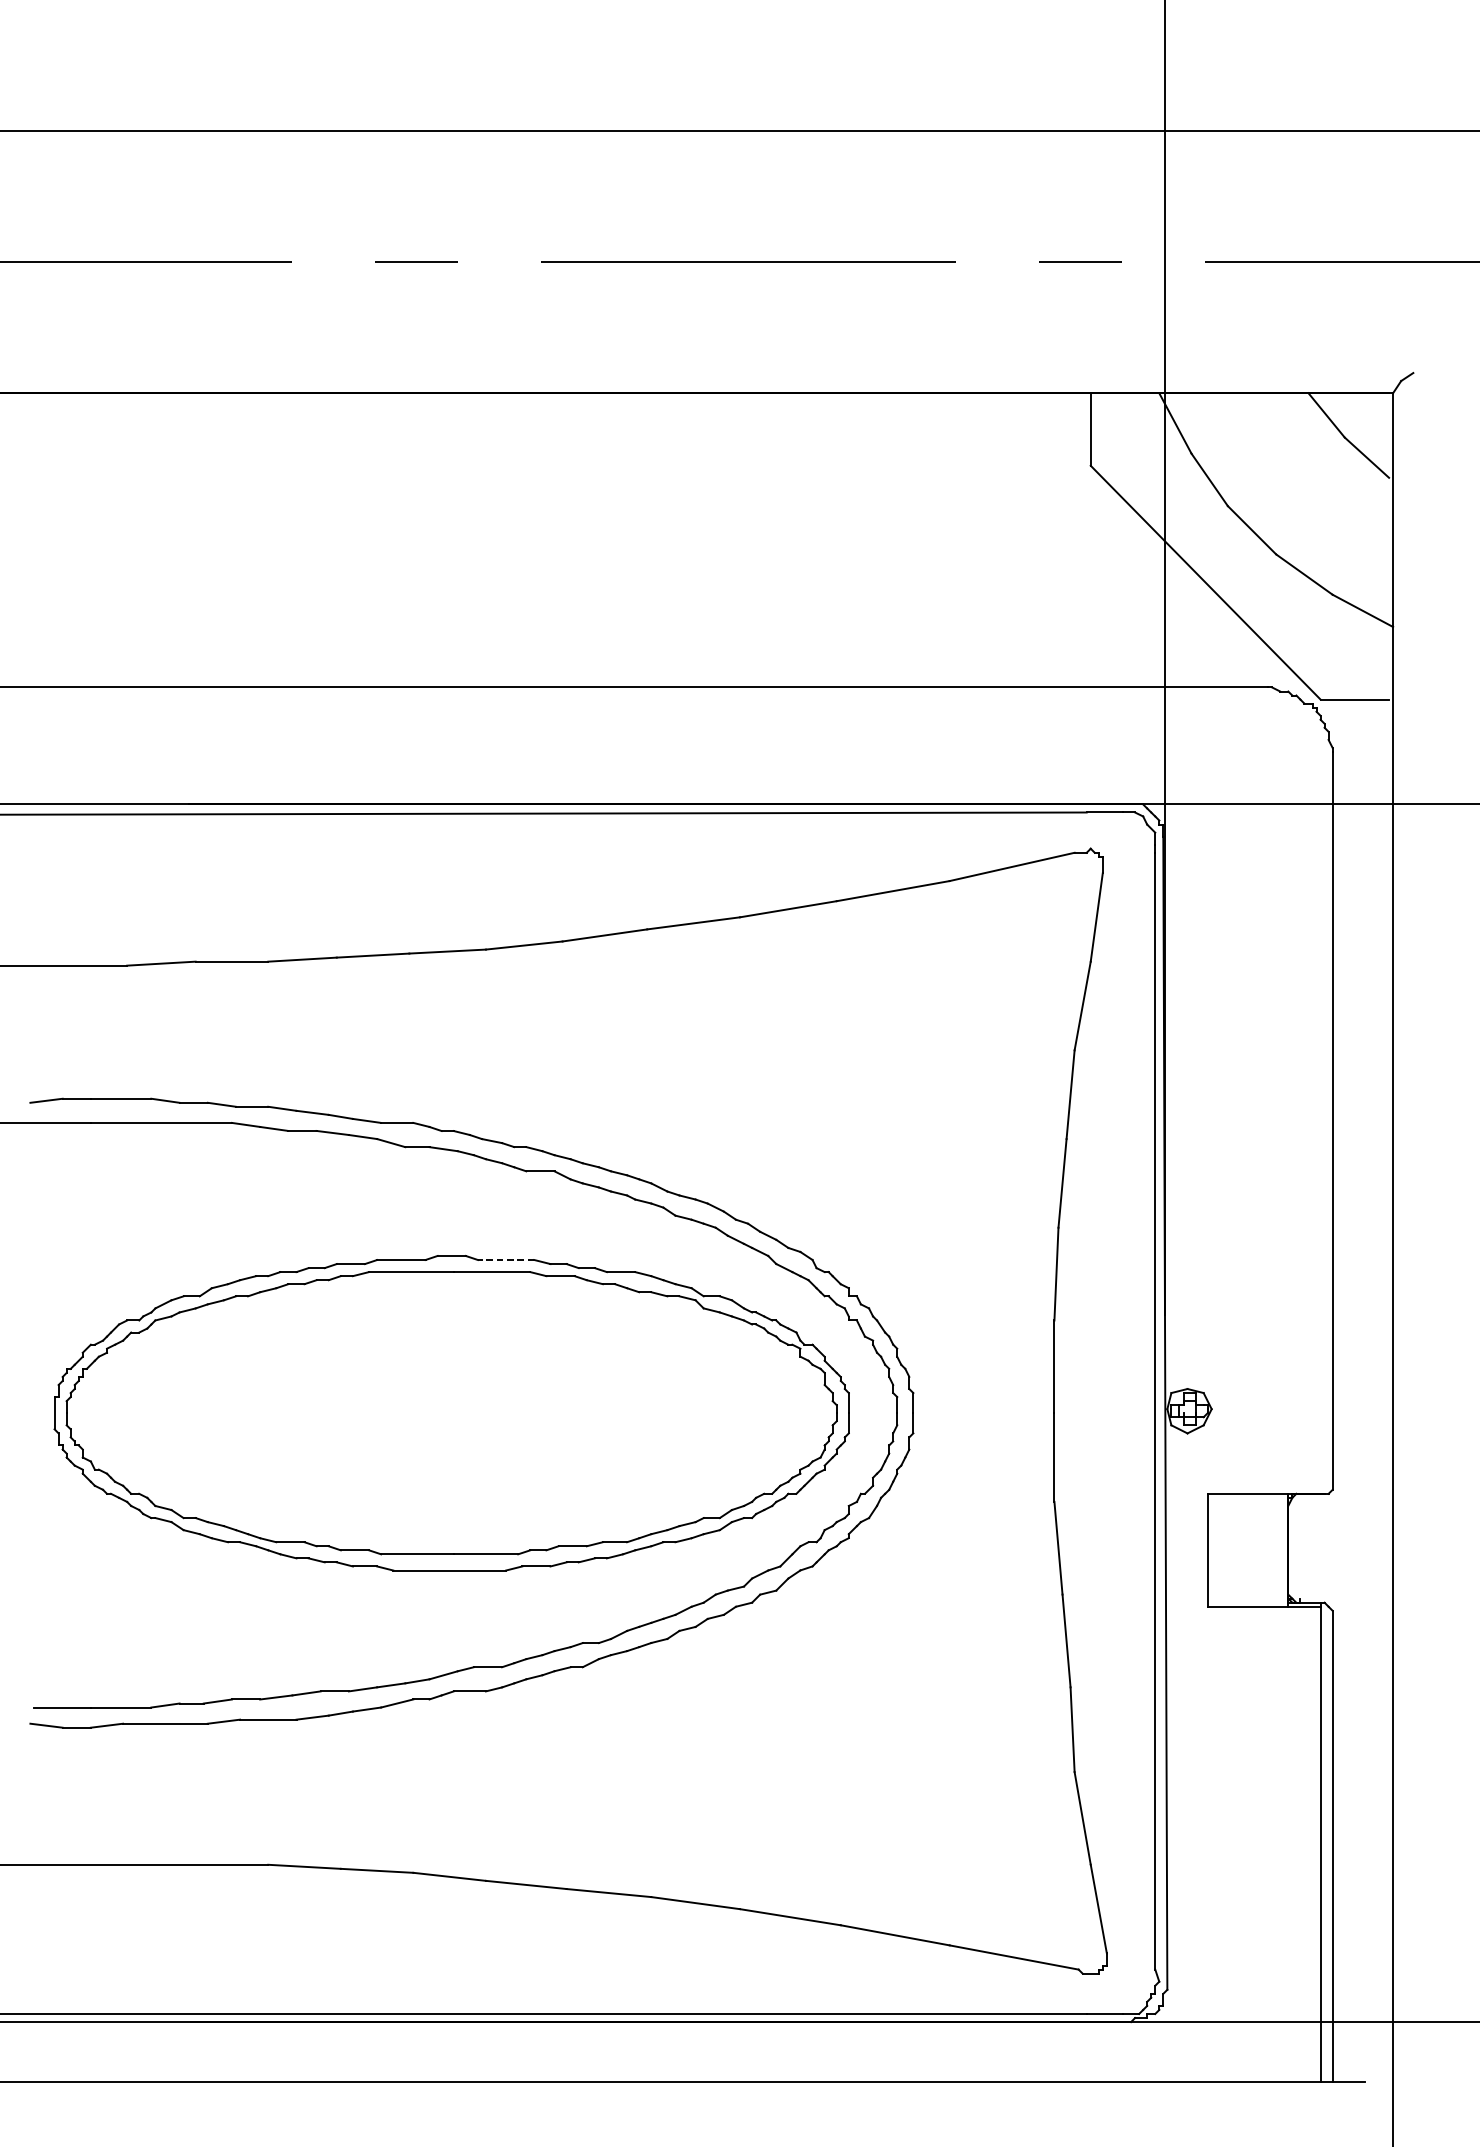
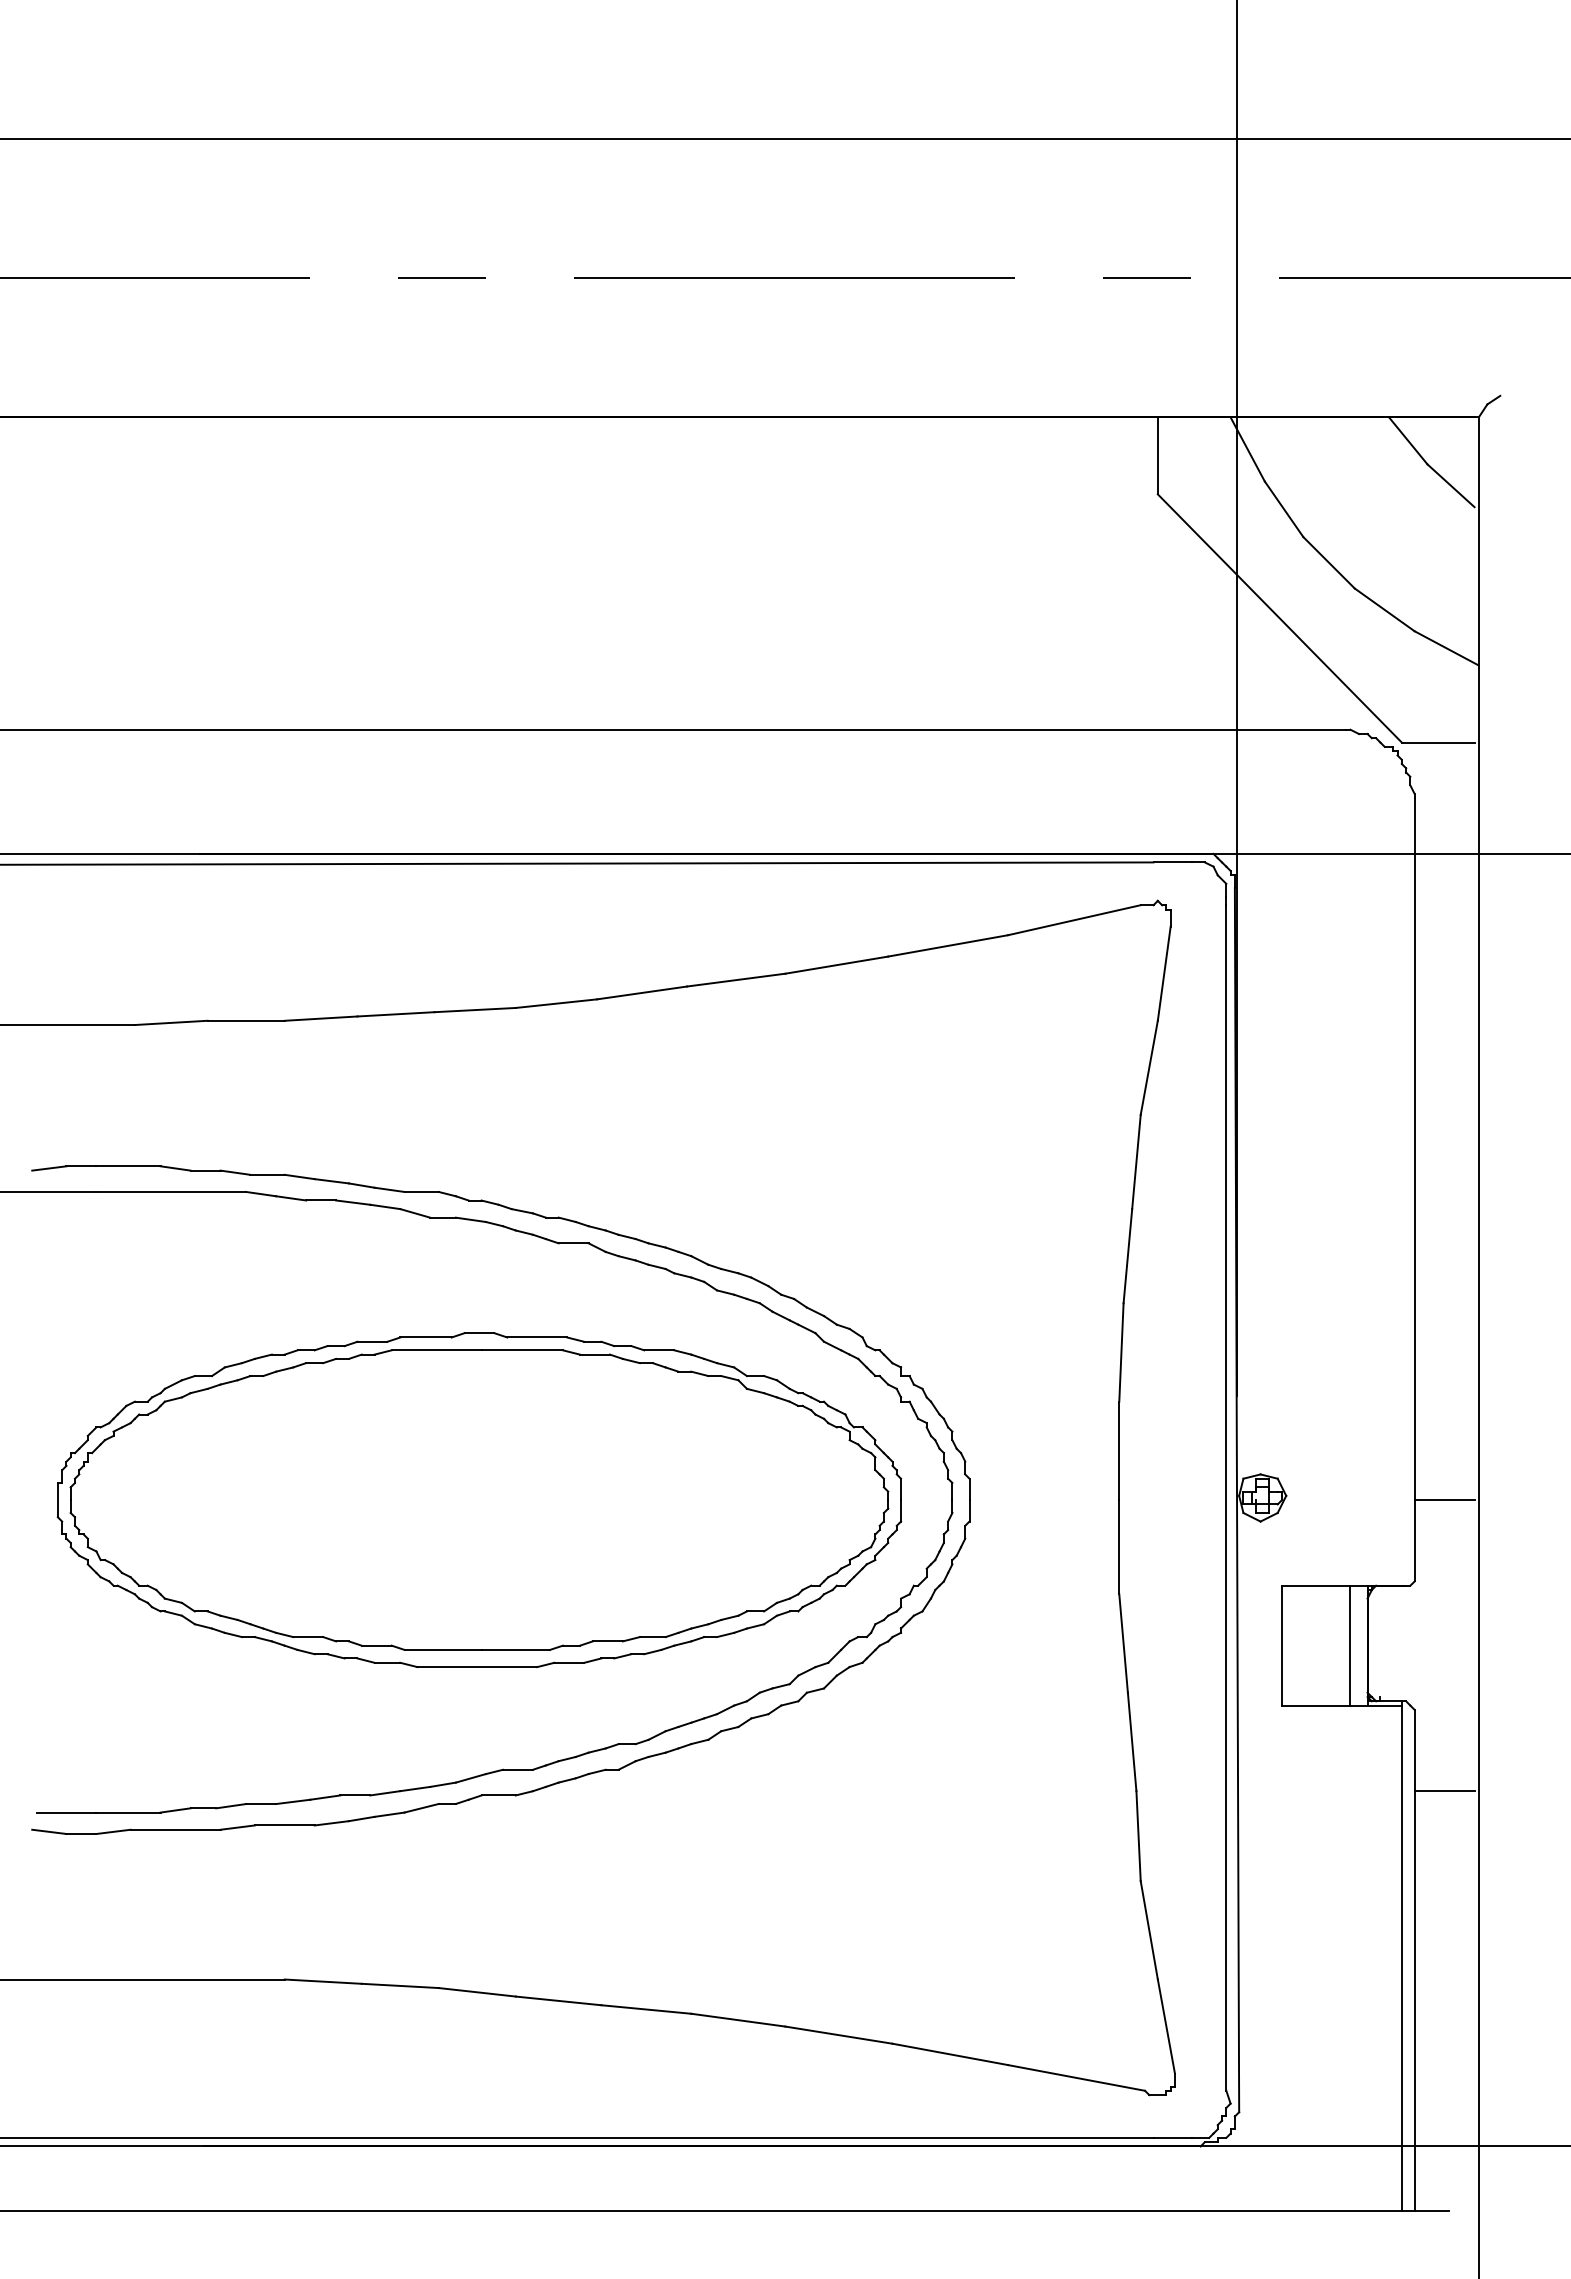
line: (506, 1260) -> (537, 1337), dashed -> solid
line: (1360, 1413) -> (1444, 1500), added
line: (1272, 1550) -> (1350, 1645), added
line: (1360, 1687) -> (1444, 1791), added

